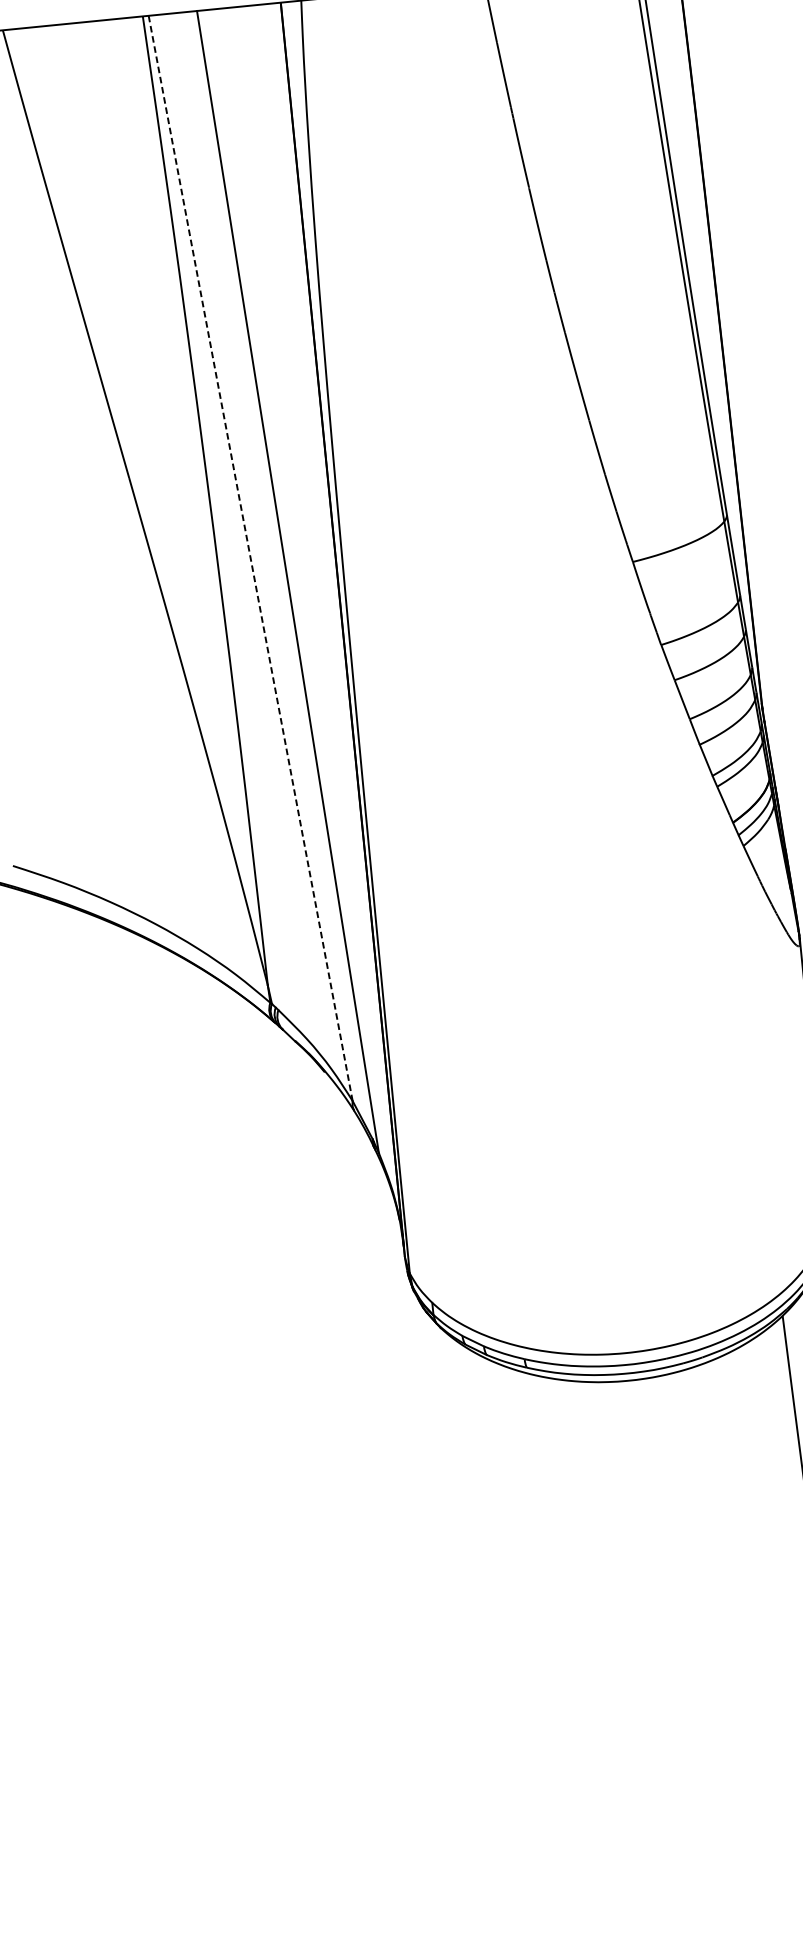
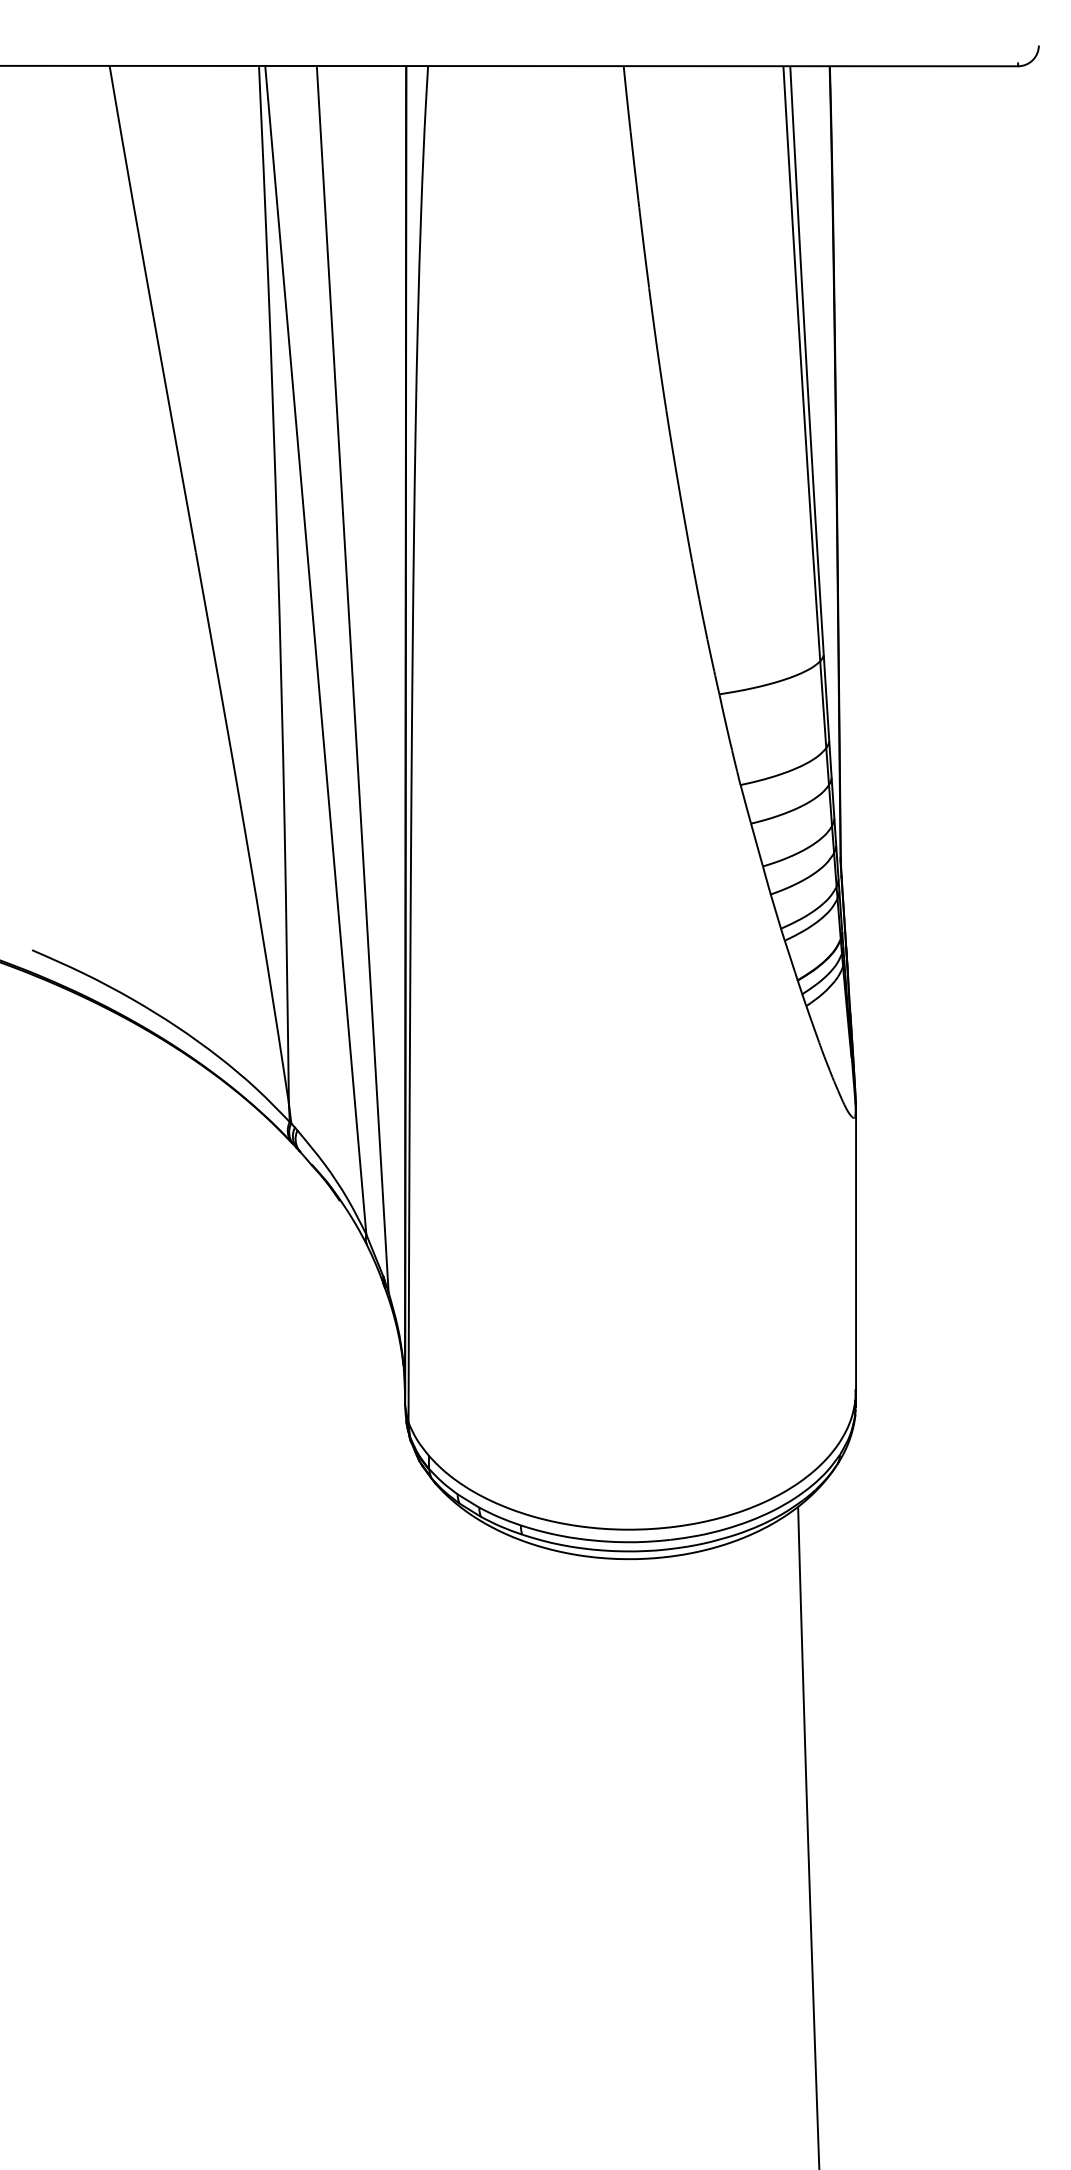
line: (250, 558) -> (315, 650), dashed -> solid

